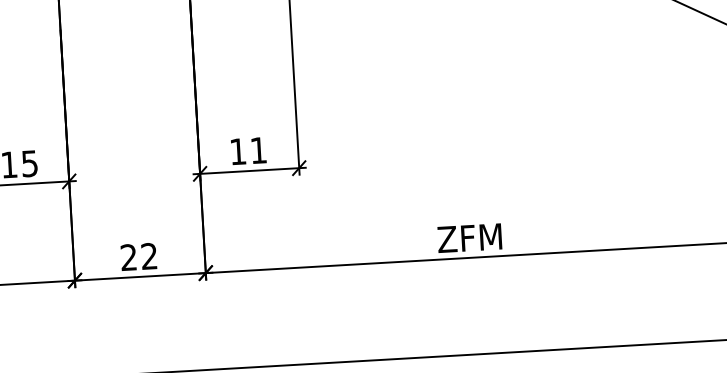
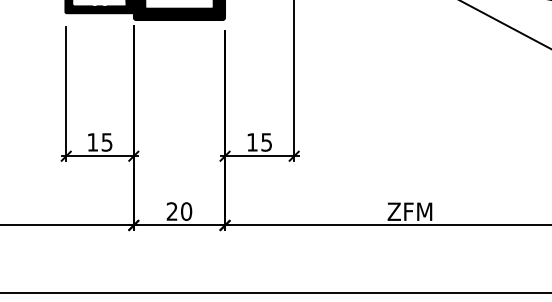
text: (258, 150) -> (266, 142), 11 -> 15
text: (149, 256) -> (186, 211), 22 -> 20

